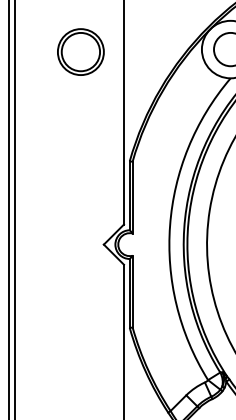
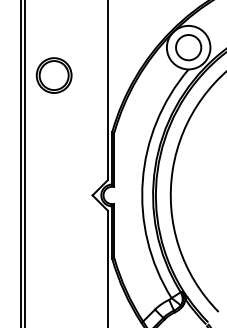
part: (79, 52) -> (53, 75), moved

